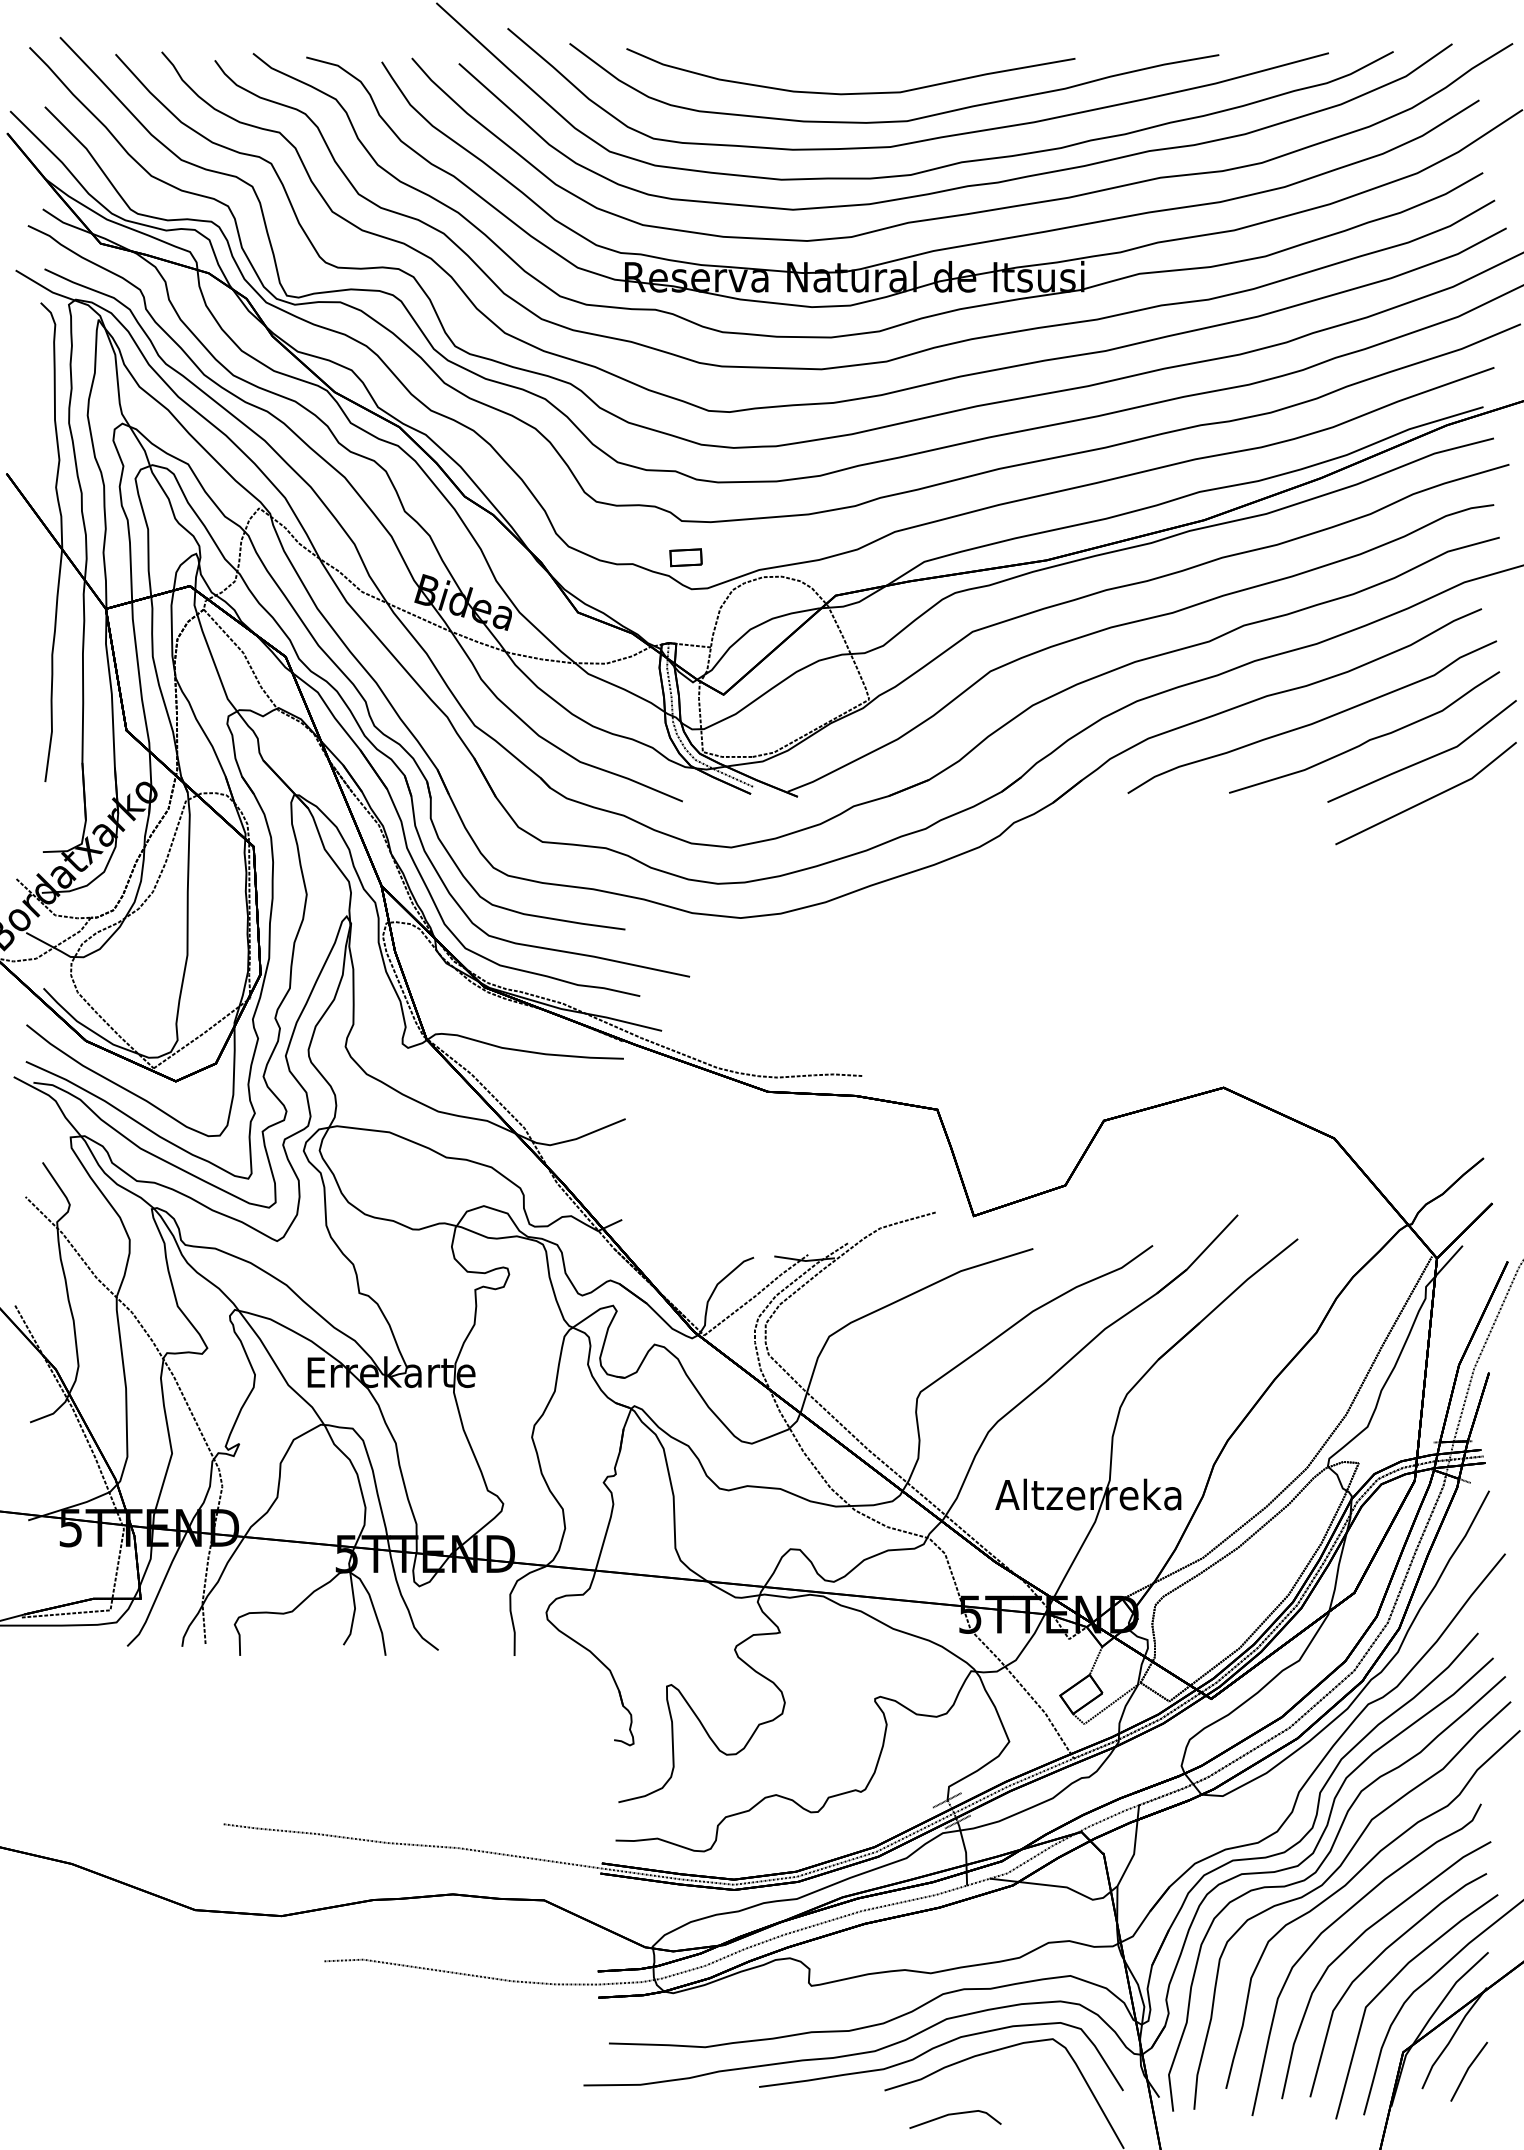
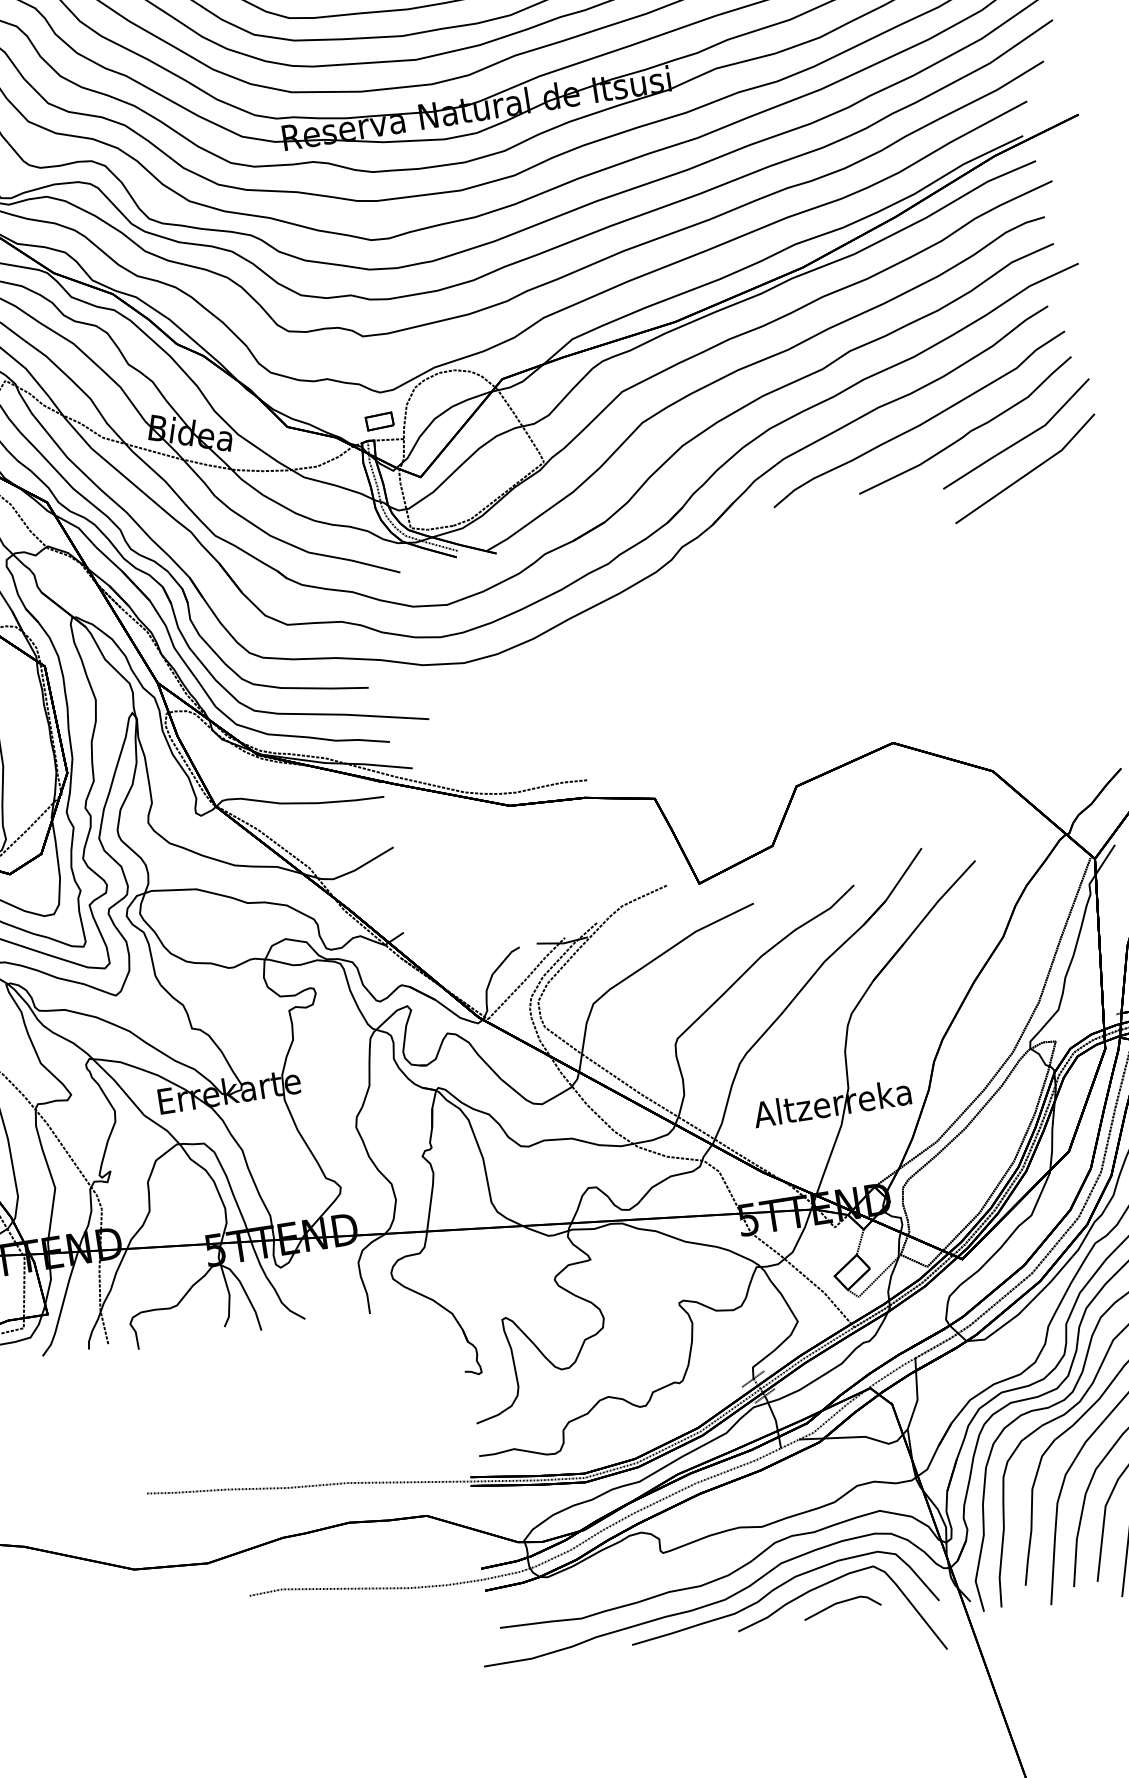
part: (685, 557) -> (379, 421), moved
line: (955, 2114) -> (841, 1602), moved

